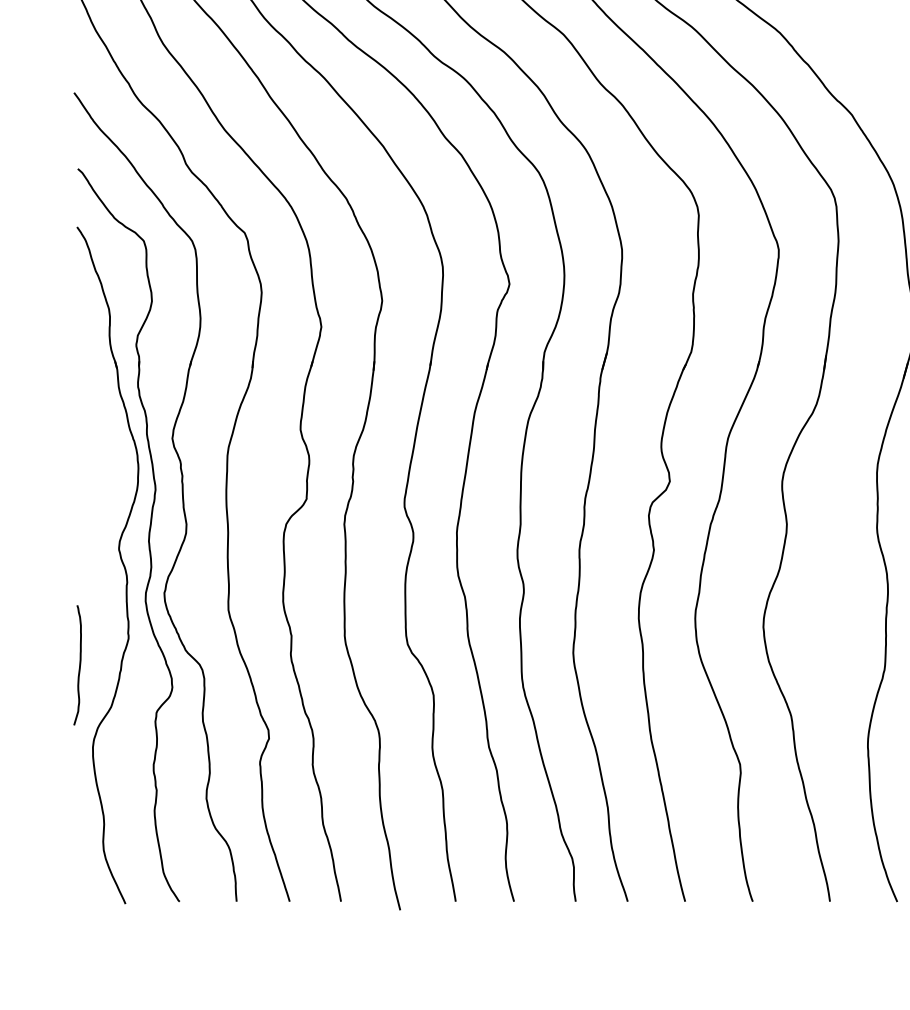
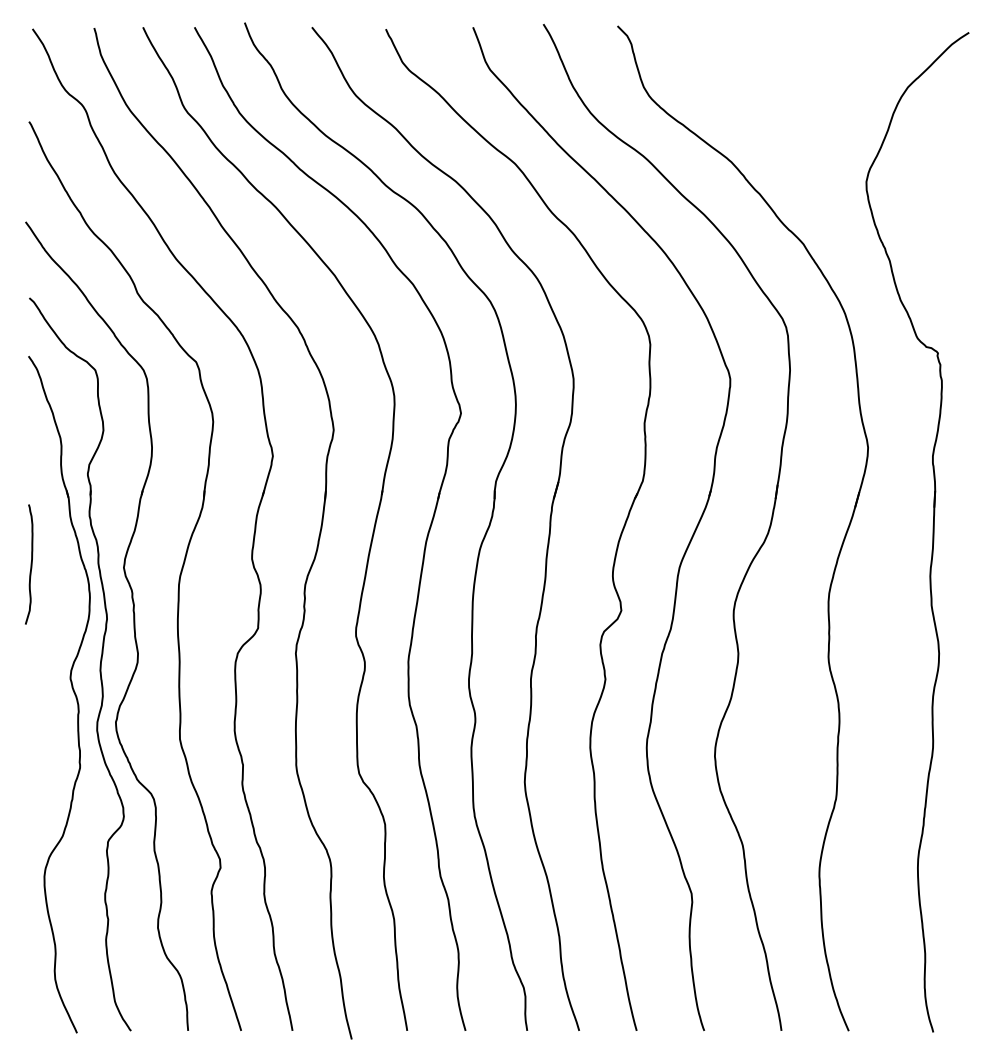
curve: (79, 665) -> (30, 564), moved

